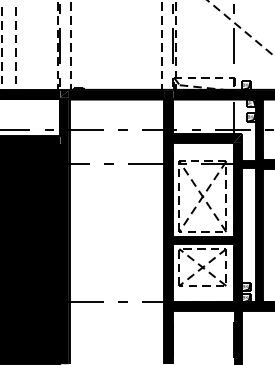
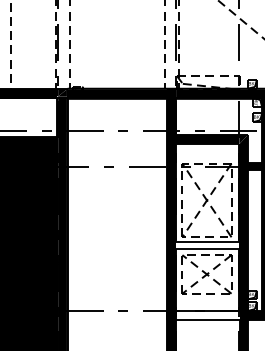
fill: (203, 239) -> (207, 245), removed
fill: (203, 306) -> (207, 315), removed

